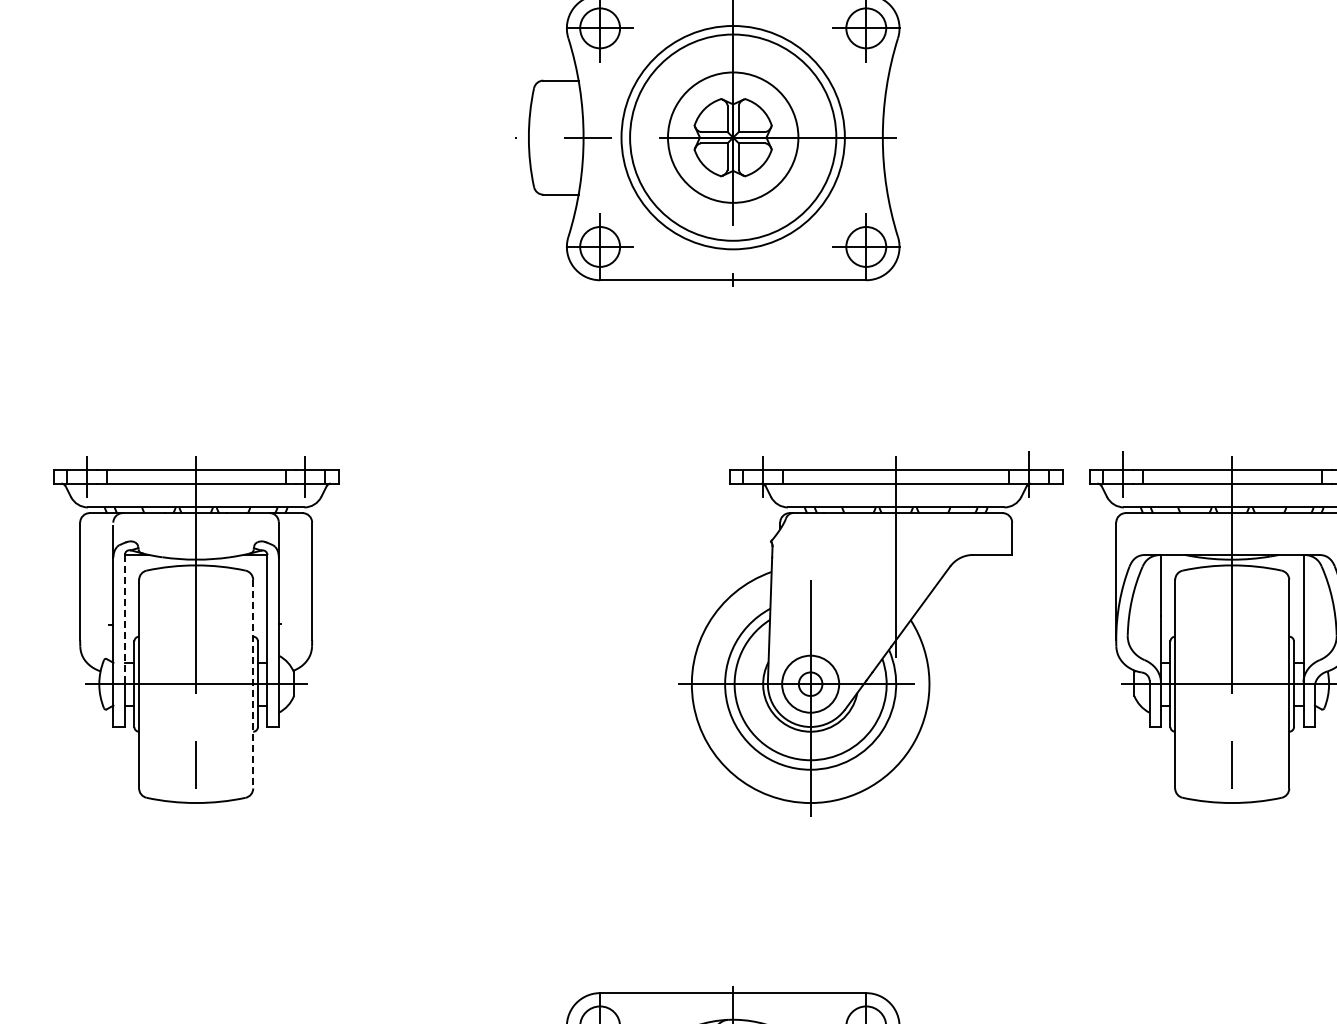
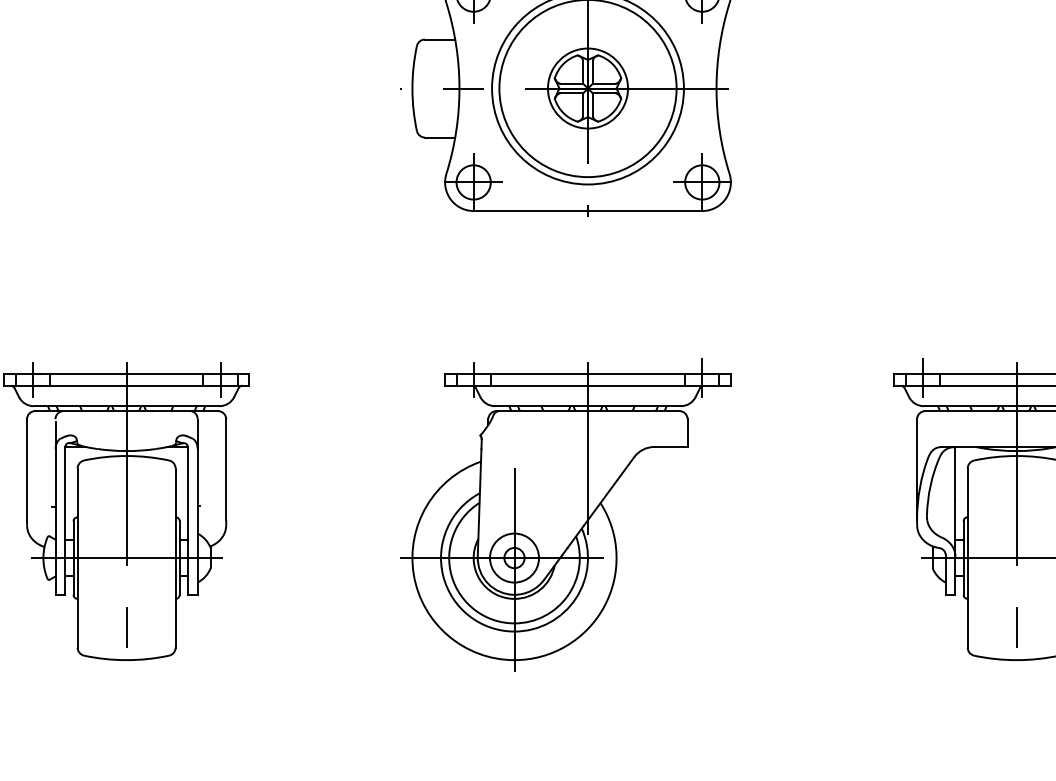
circle: (732, 137) -> (587, 88), size x0.71
line: (124, 618) -> (65, 501), dashed -> solid
part: (870, 633) -> (565, 514), moved
line: (253, 684) -> (175, 558), dashed -> solid

